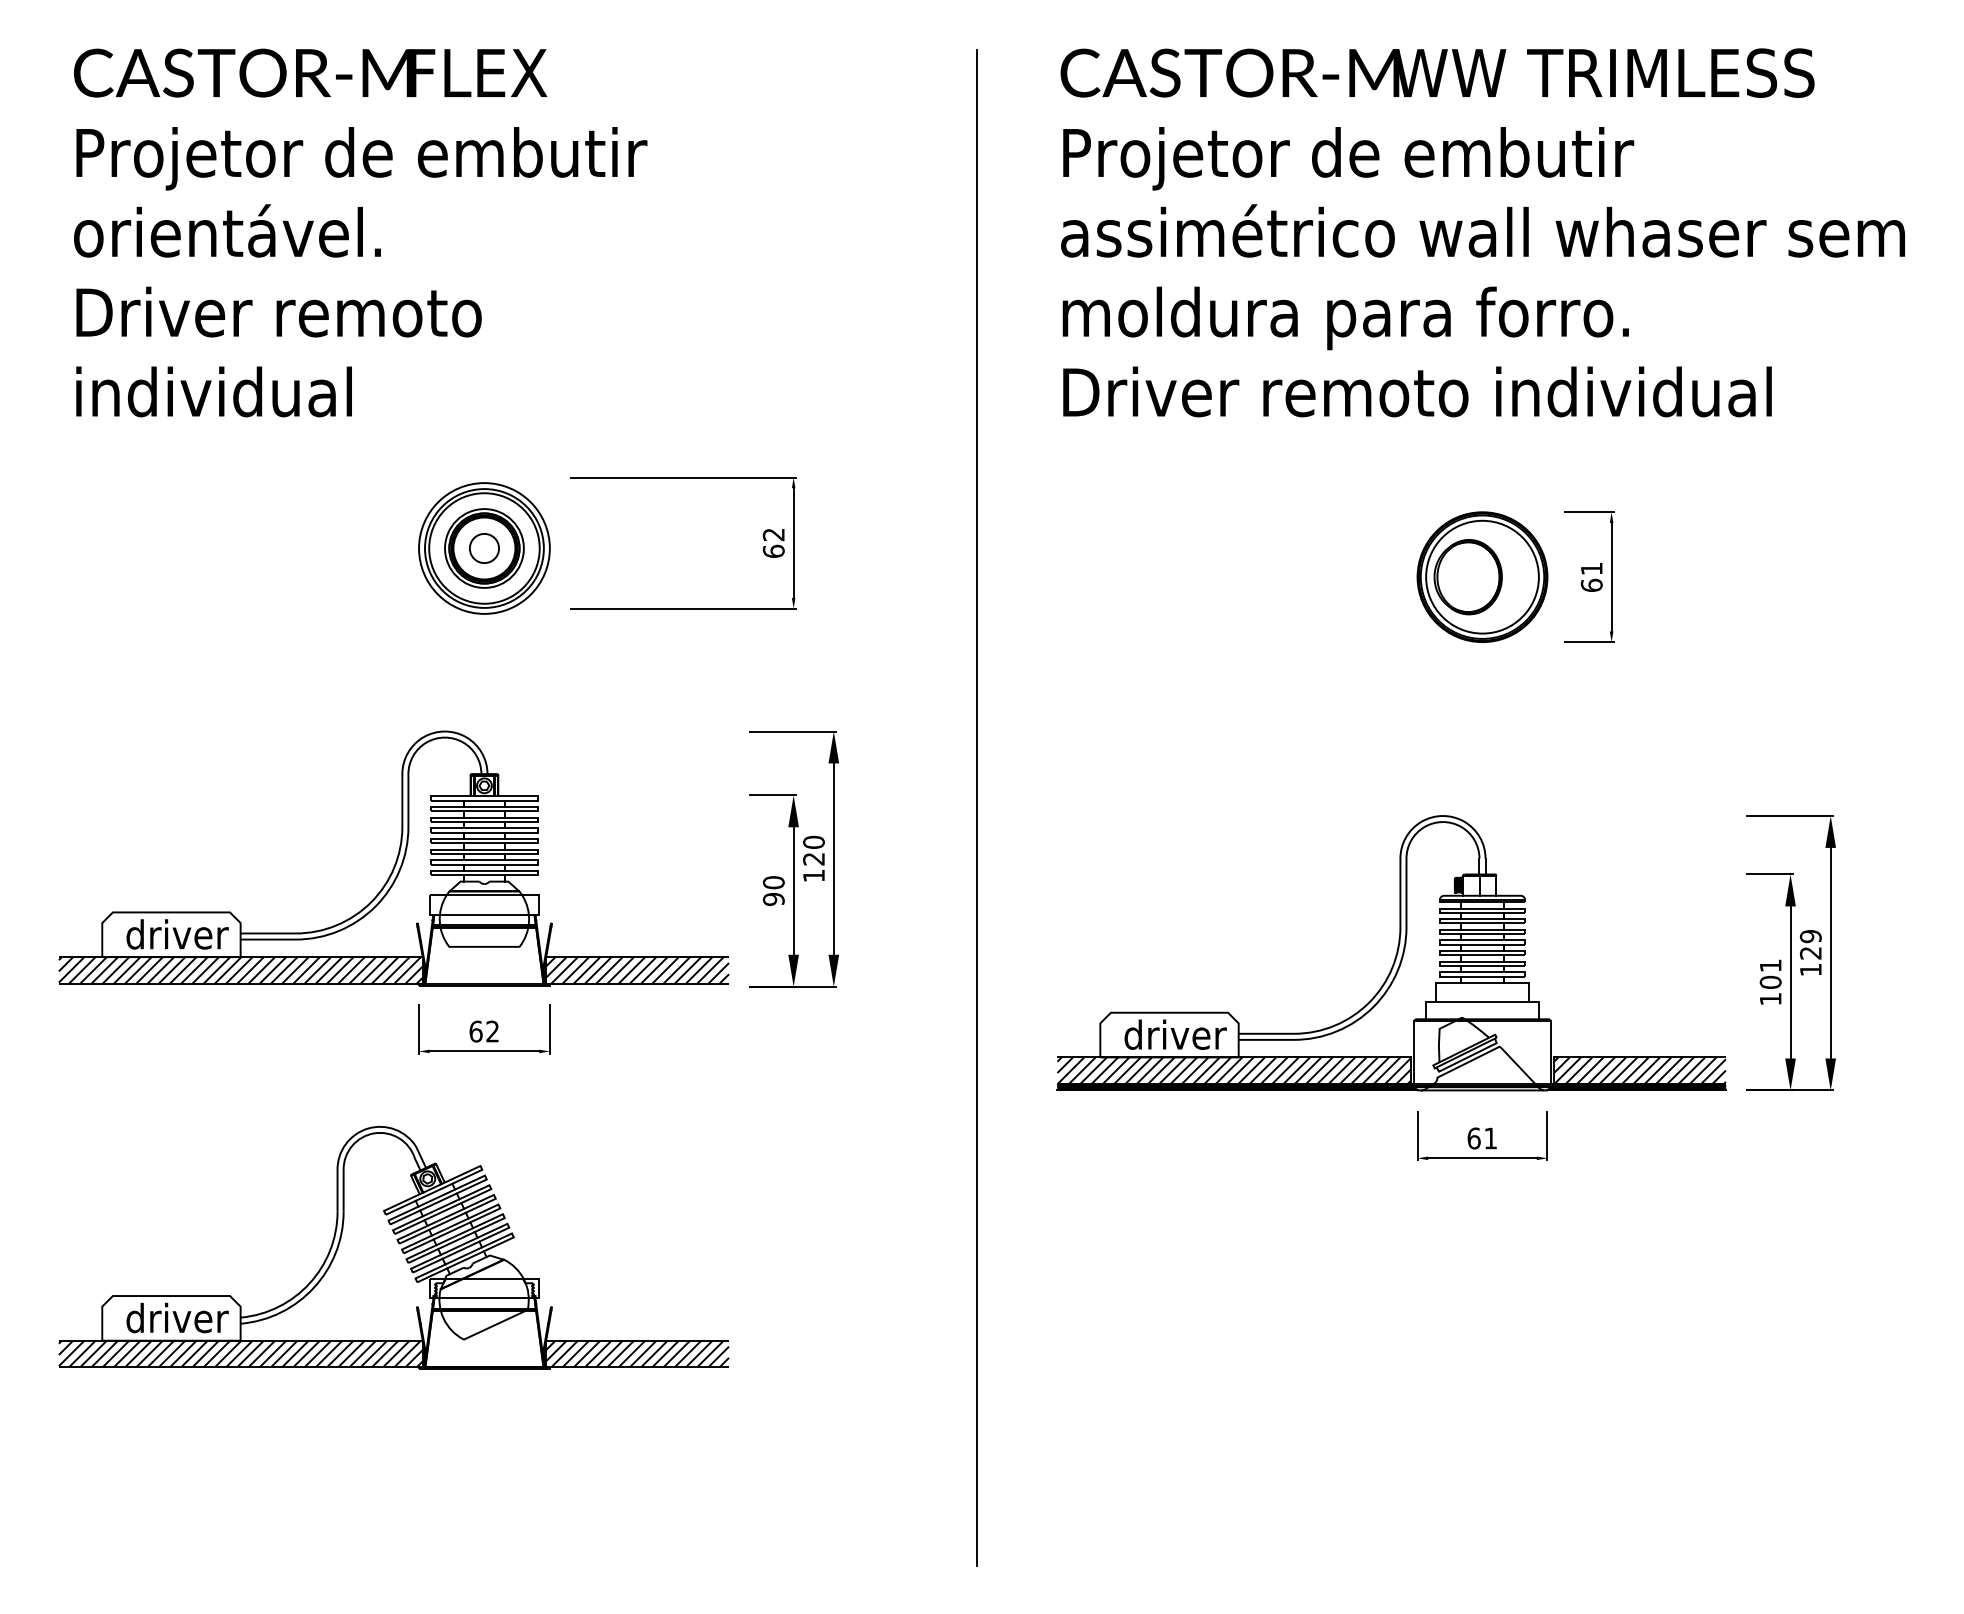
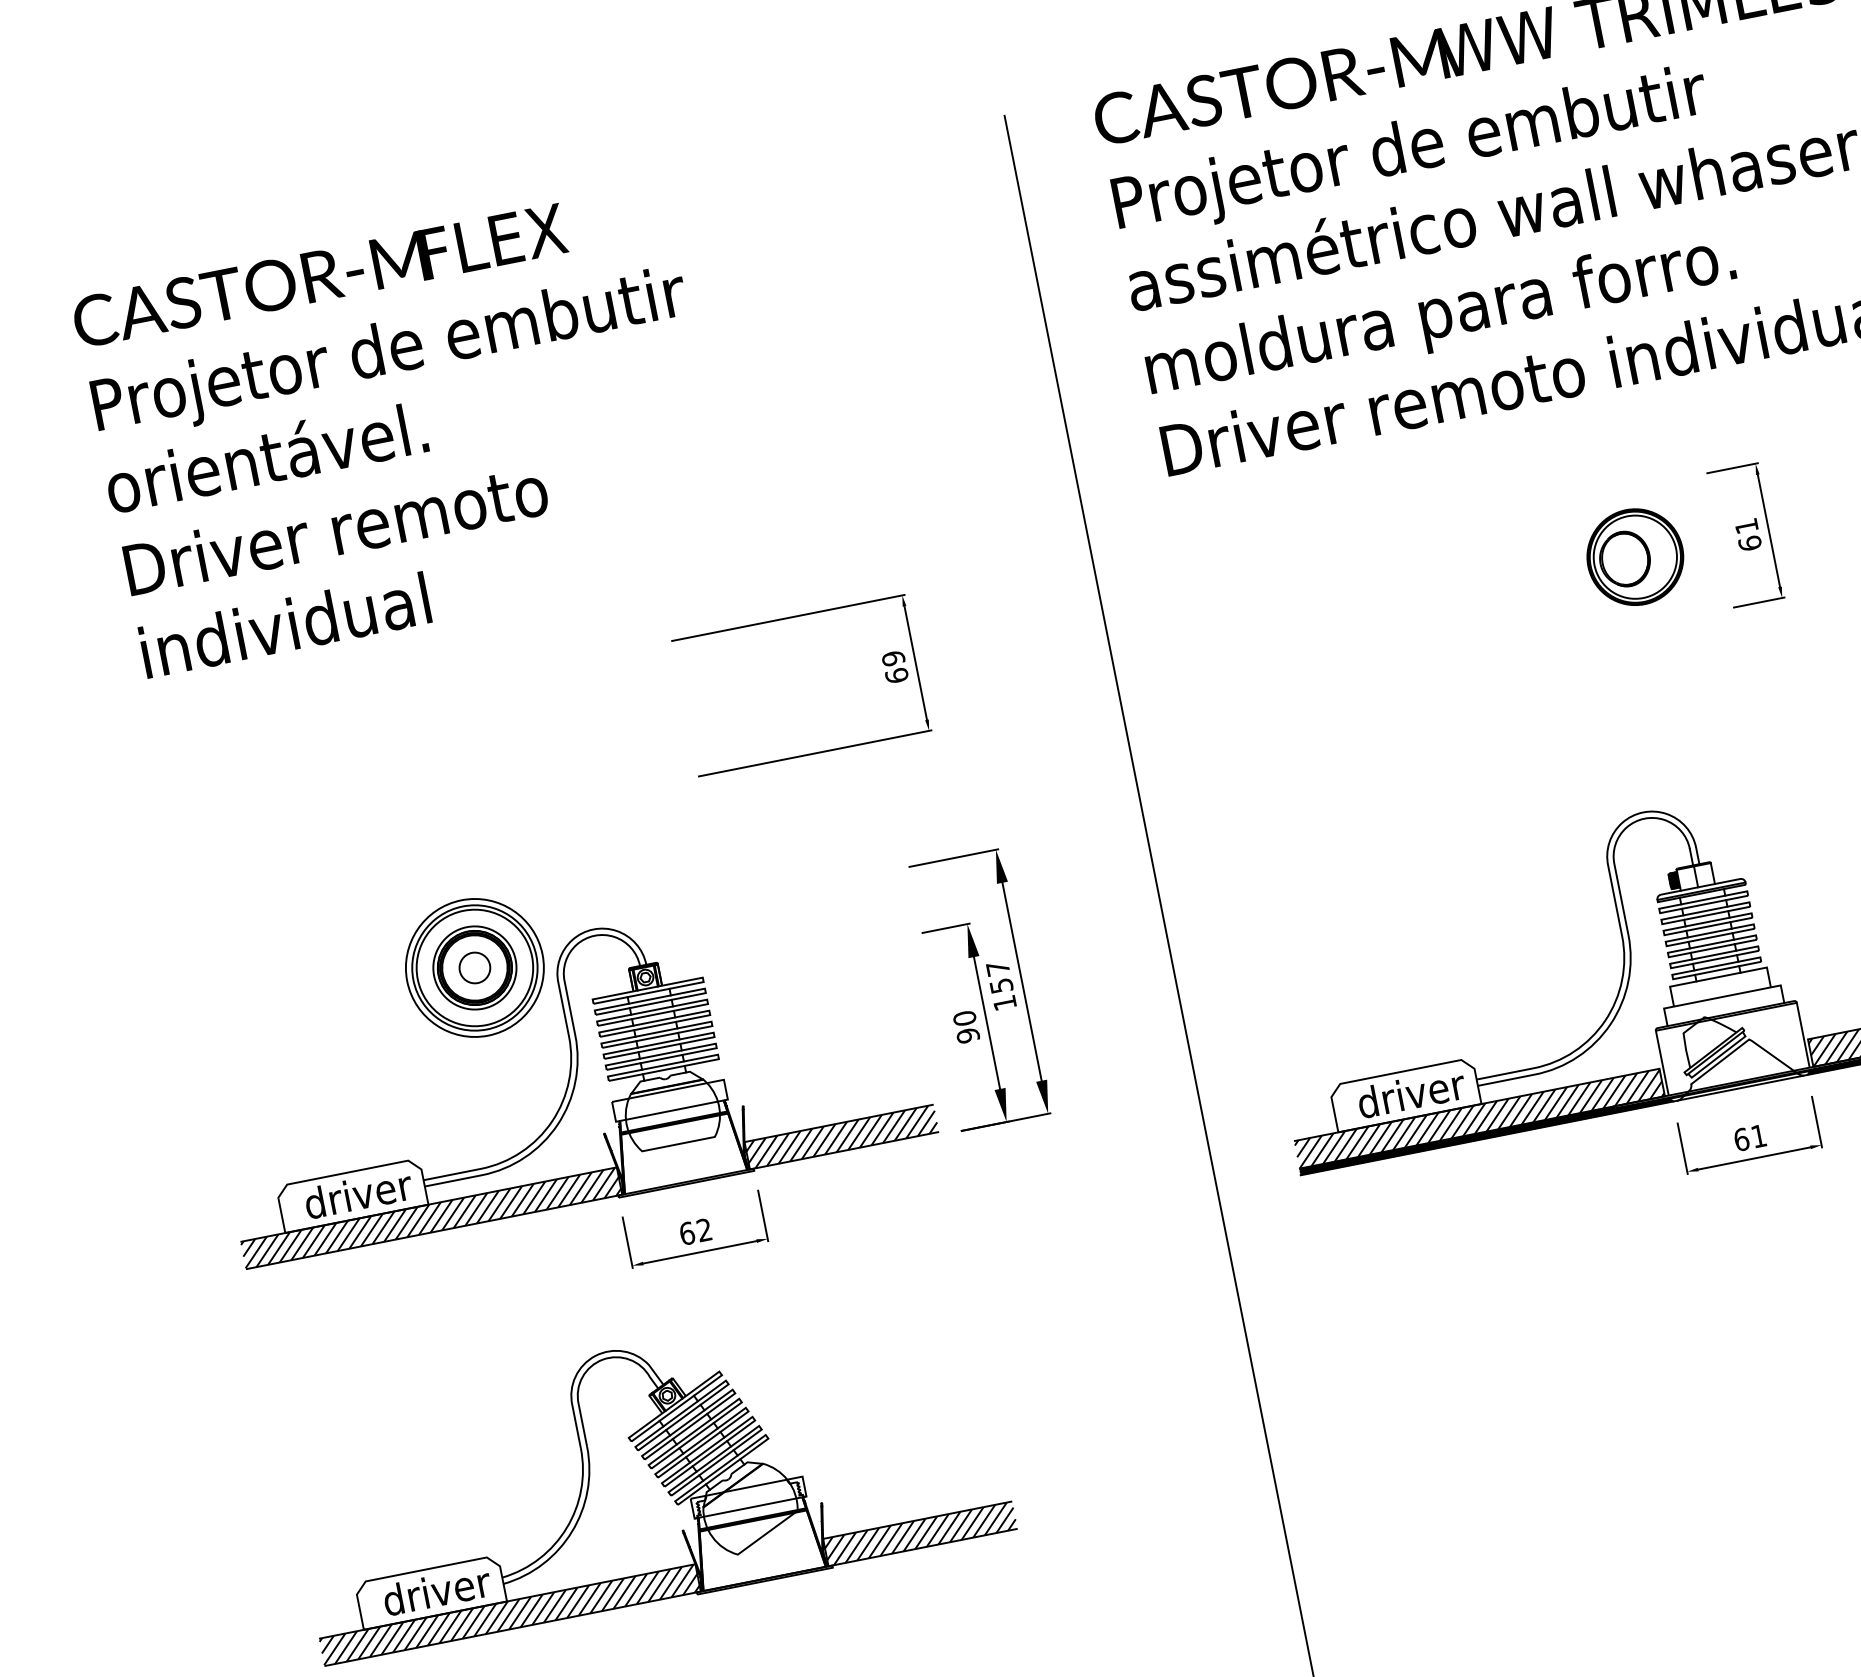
text: (773, 534) -> (893, 658), 62 -> 69
part: (484, 548) -> (474, 967), moved
part: (1482, 576) -> (1635, 556), size x0.7
text: (813, 850) -> (999, 977), 120 -> 157

